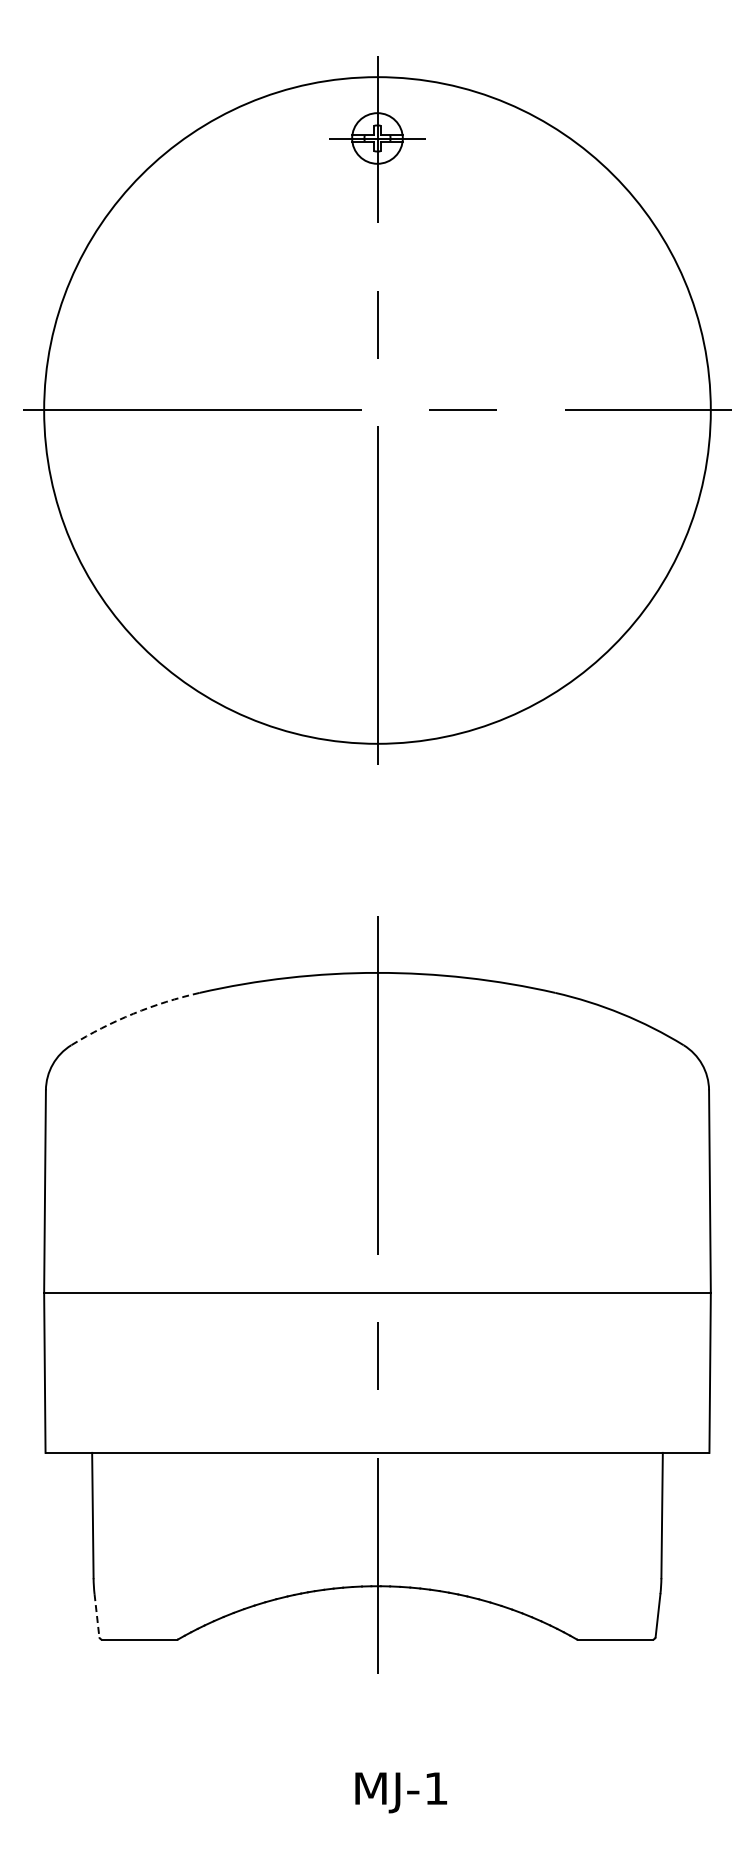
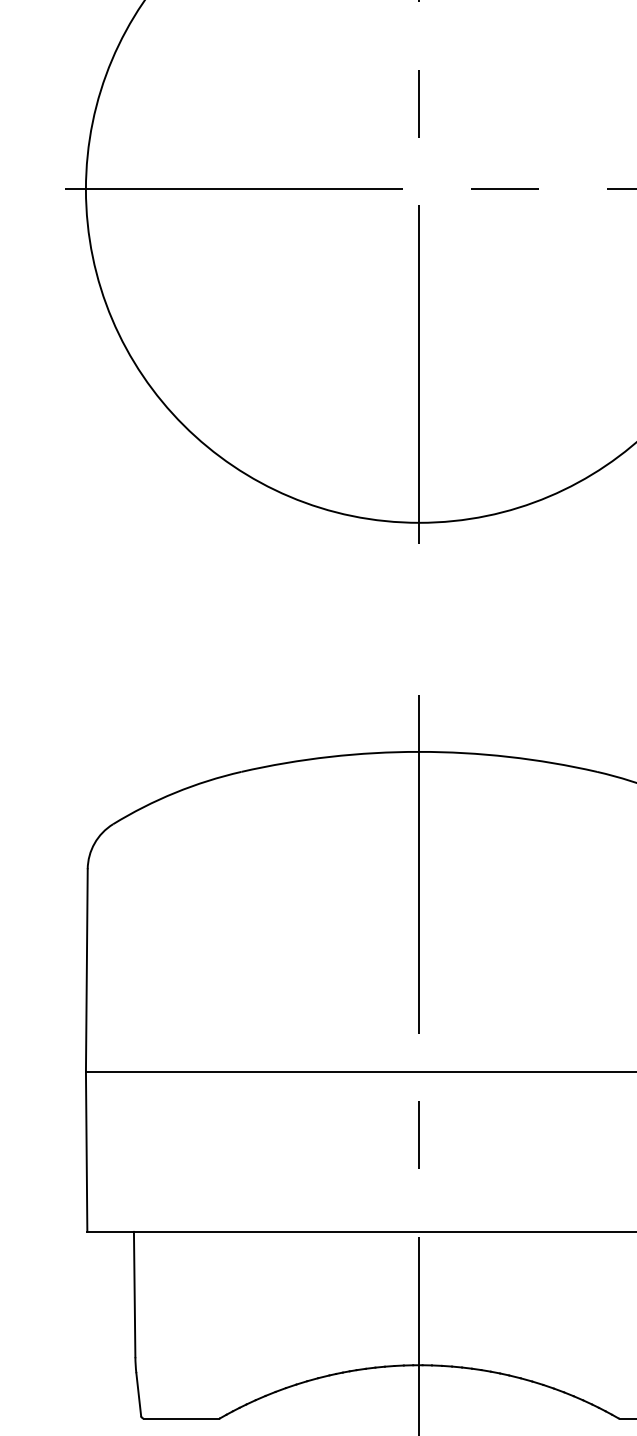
arc: (133, 1013) -> (175, 792), dashed -> solid
line: (96, 1615) -> (138, 1394), dashed -> solid

